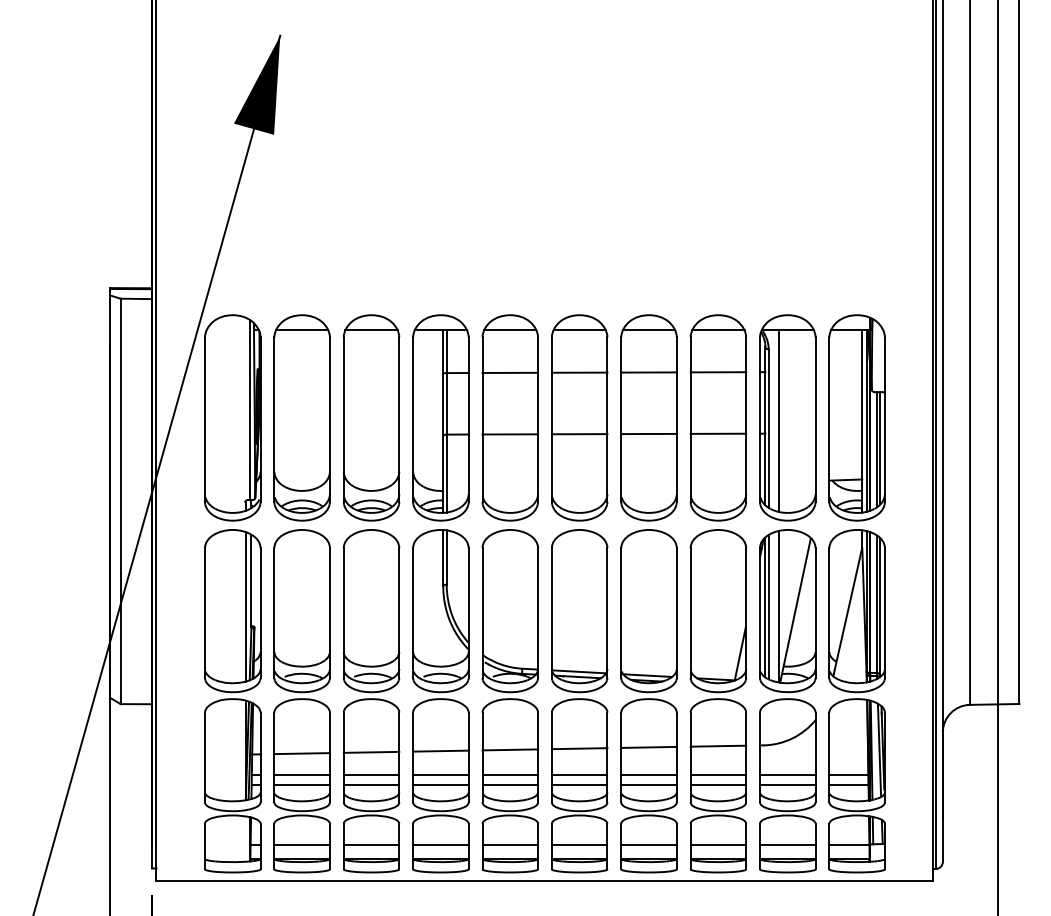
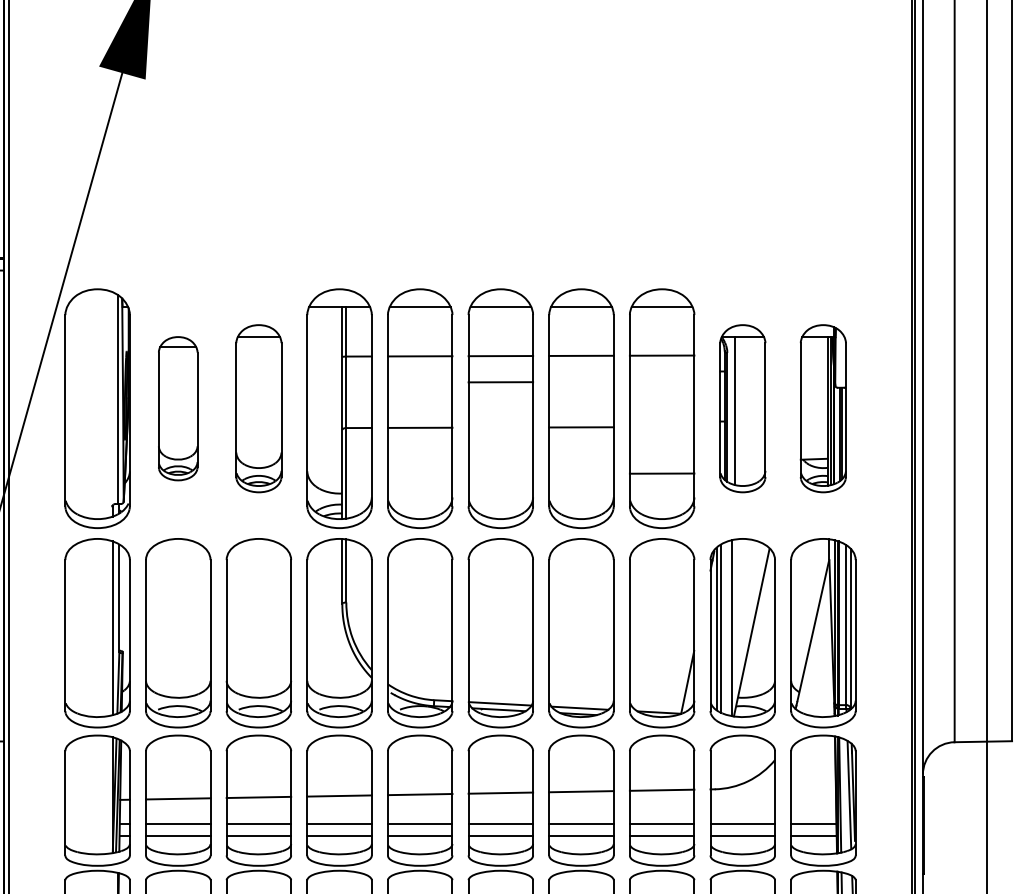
part: (301, 417) -> (177, 408), size x0.6
part: (371, 417) -> (258, 408), size x0.7
part: (787, 417) -> (742, 408), size x0.7
part: (856, 417) -> (822, 408), size x0.7
line: (718, 433) -> (662, 473), moved
line: (579, 434) -> (500, 382), moved

